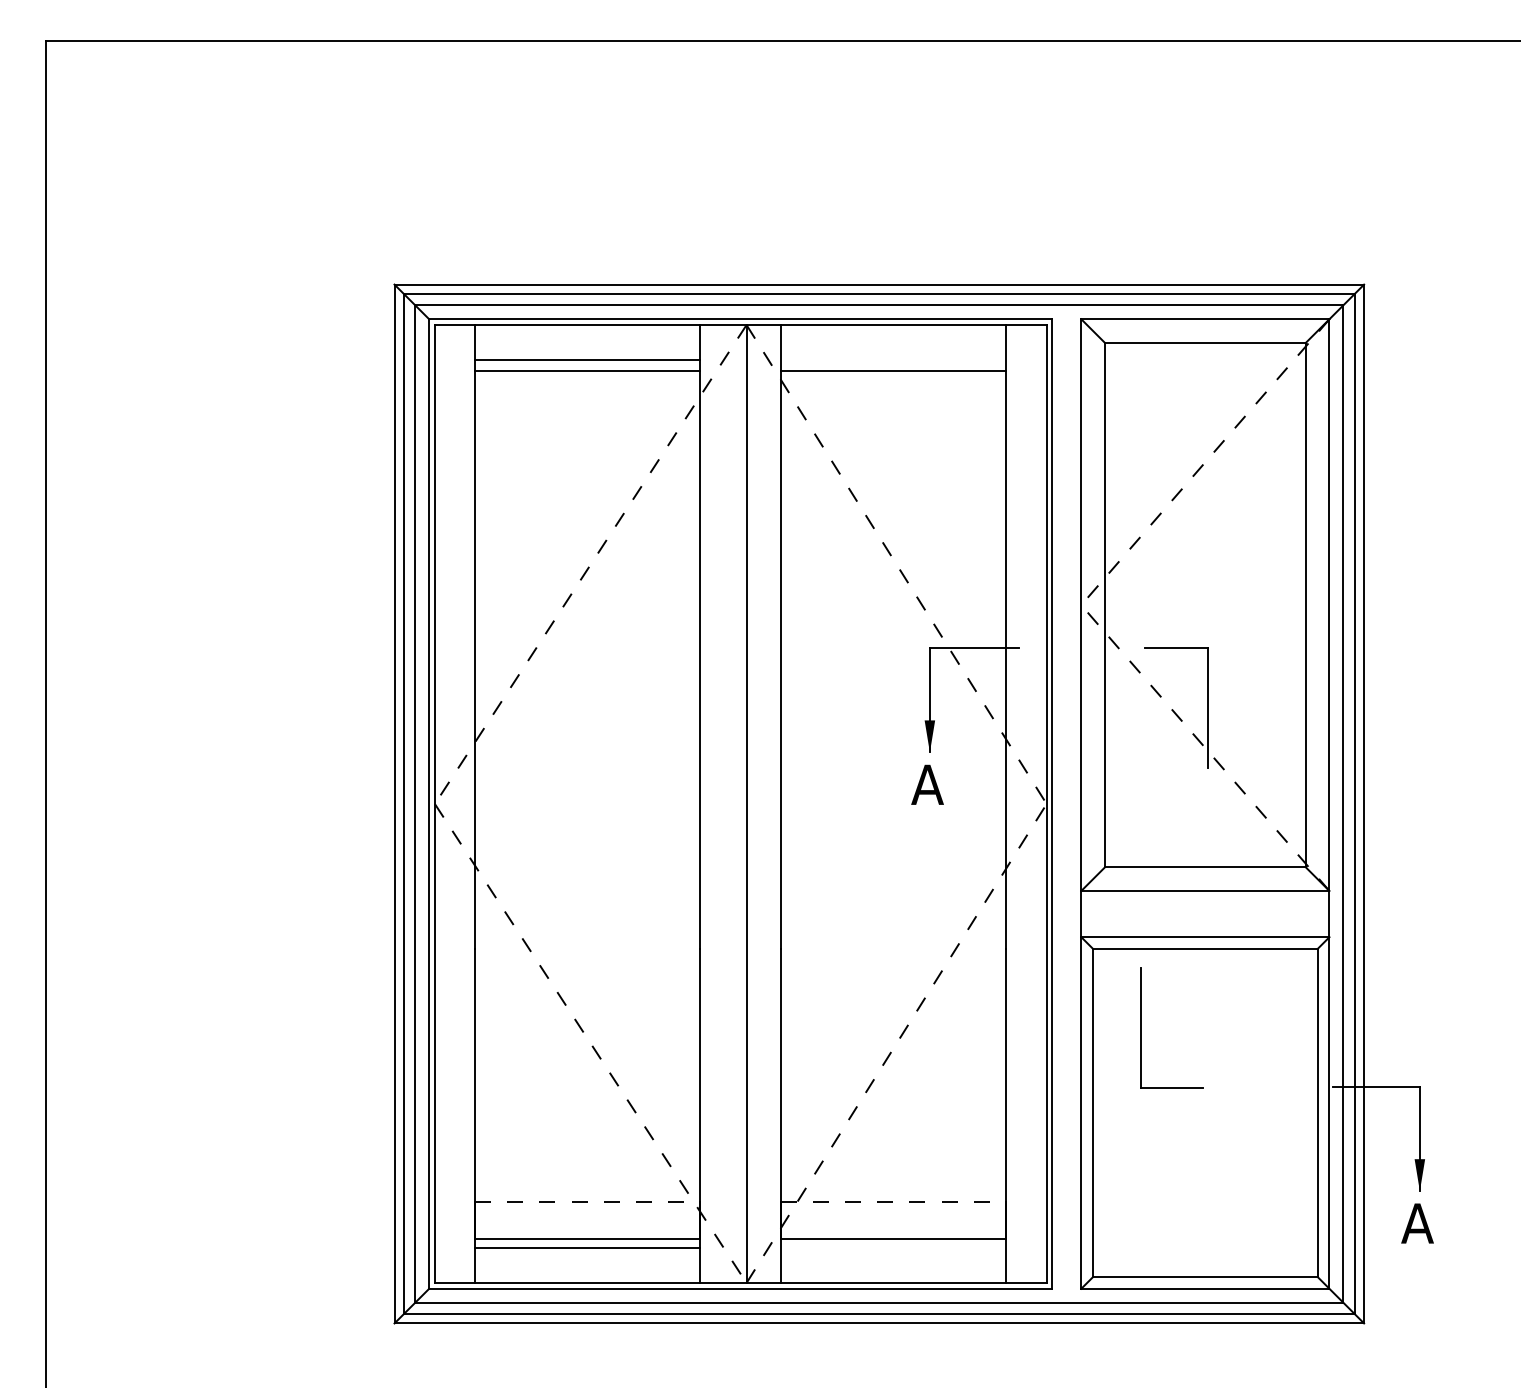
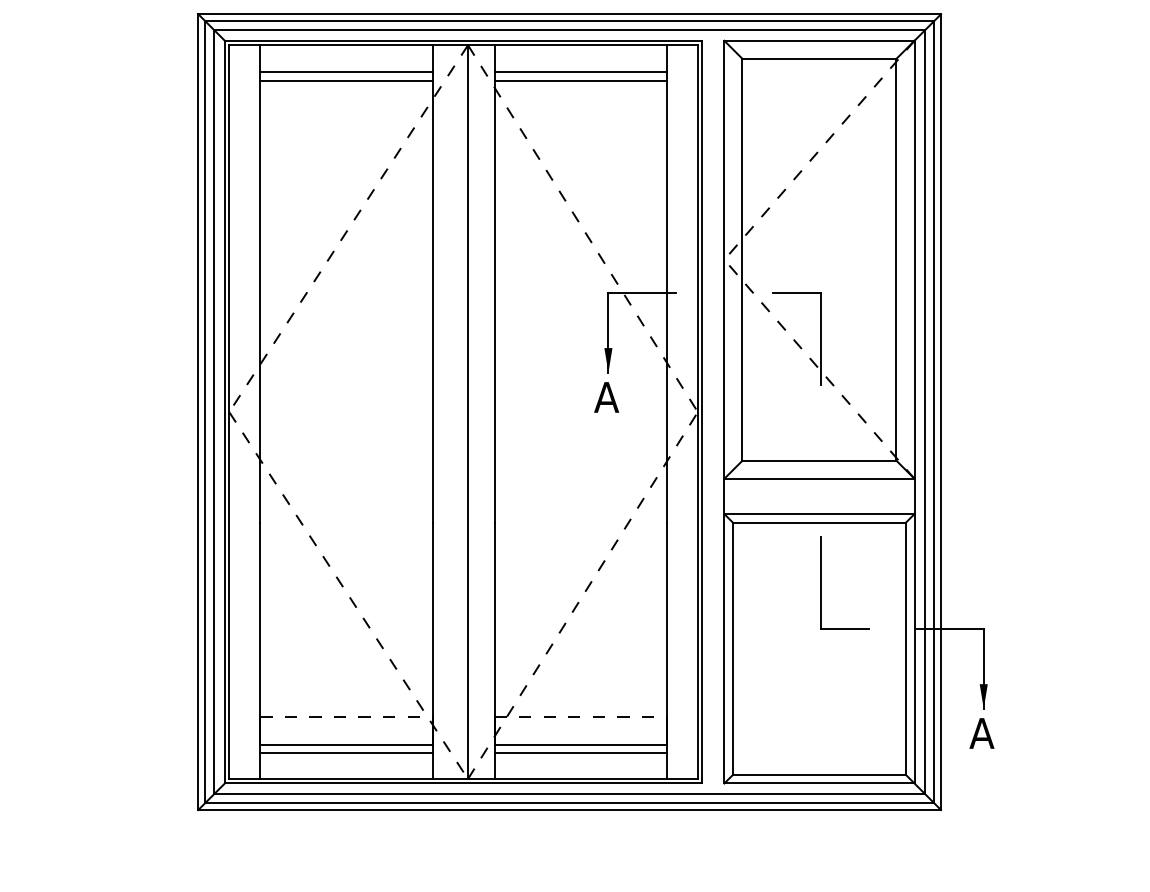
line: (893, 359) -> (580, 71), added
part: (1141, 1027) -> (821, 583), moved
line: (893, 1248) -> (580, 752), added

